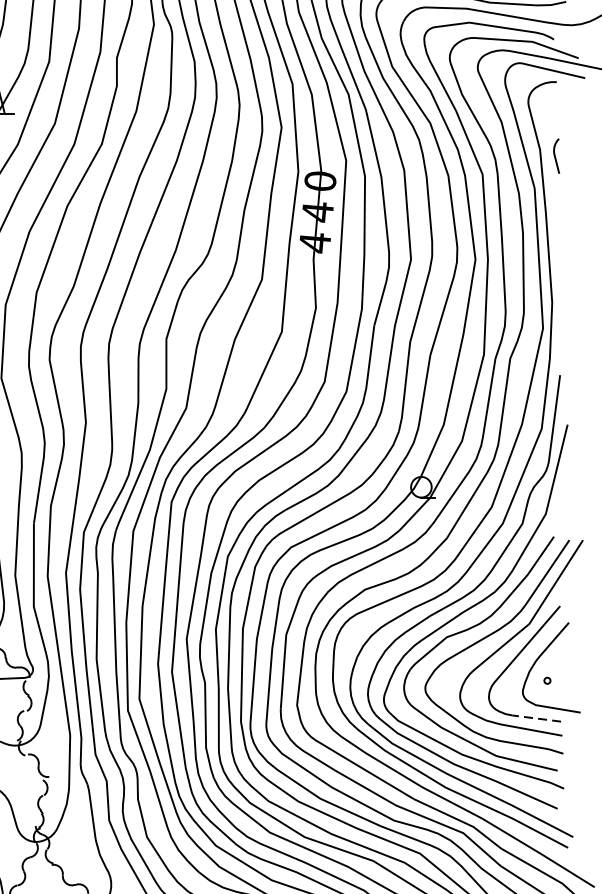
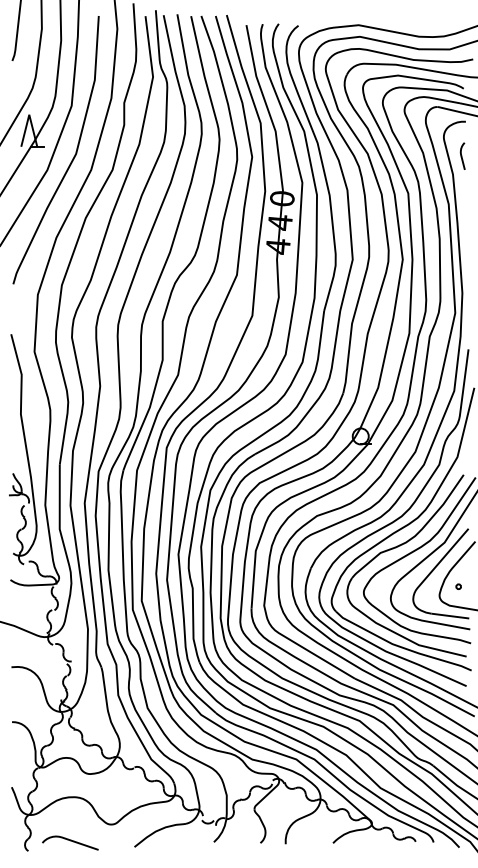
curve: (556, 155) -> (462, 155), moved
line: (535, 719) -> (449, 616), dashed -> solid

